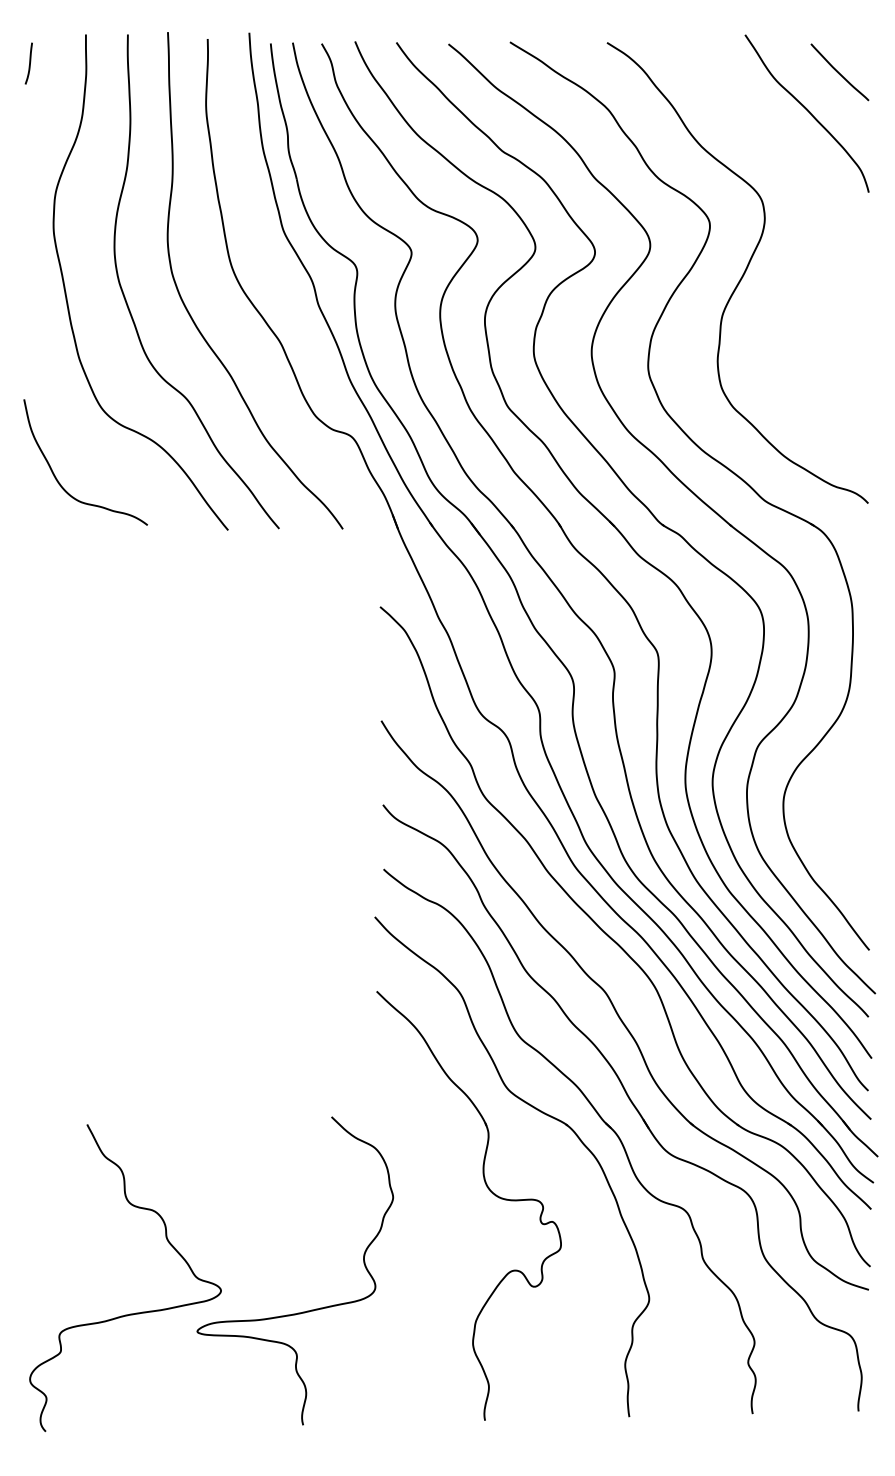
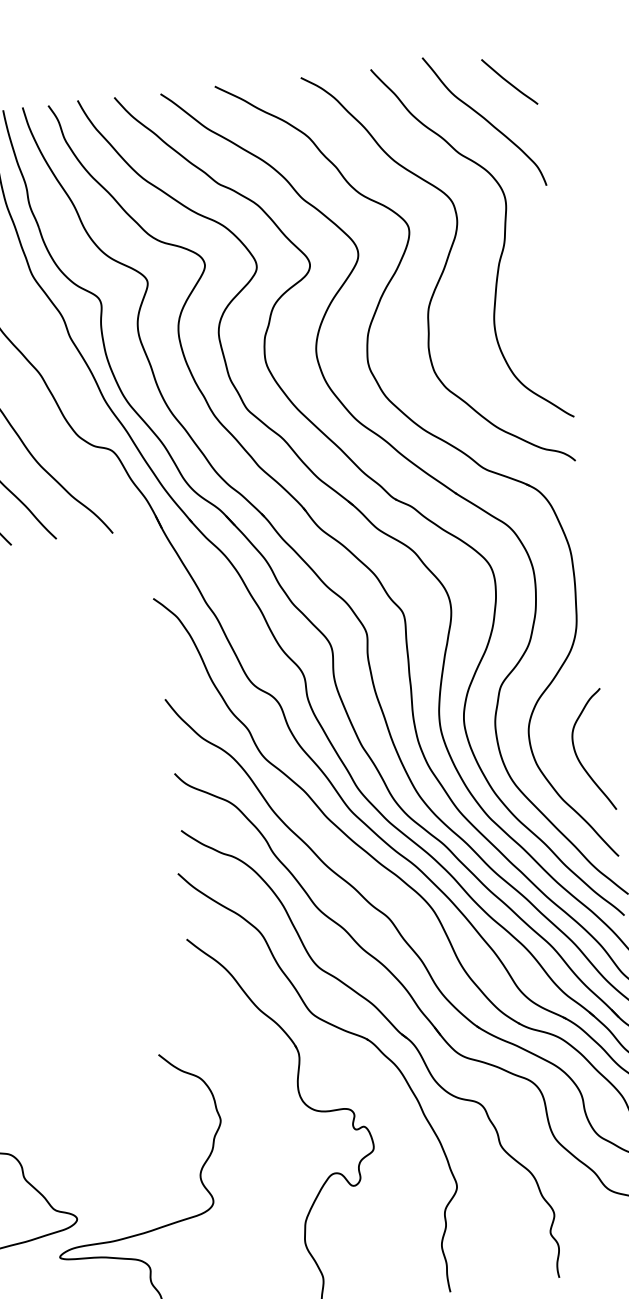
curve: (810, 260) -> (501, 251), added
curve: (835, 833) -> (577, 756), added

